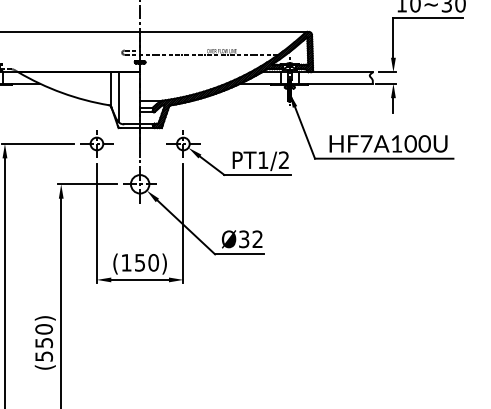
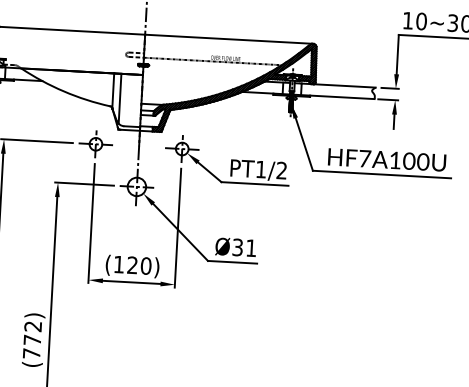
text: (257, 238) -> (251, 247), Ø32 -> Ø31
text: (139, 262) -> (132, 264), (150) -> (120)
text: (44, 342) -> (32, 339), (550) -> (772)

